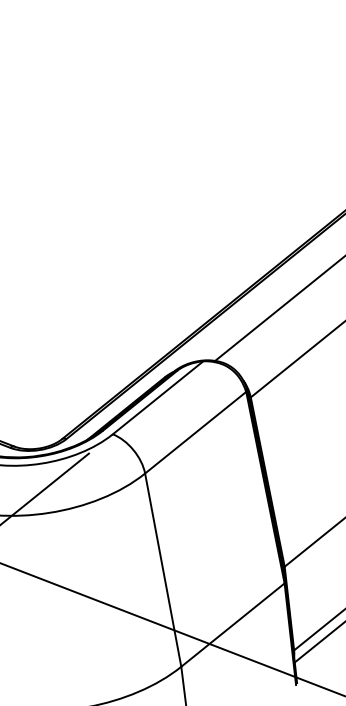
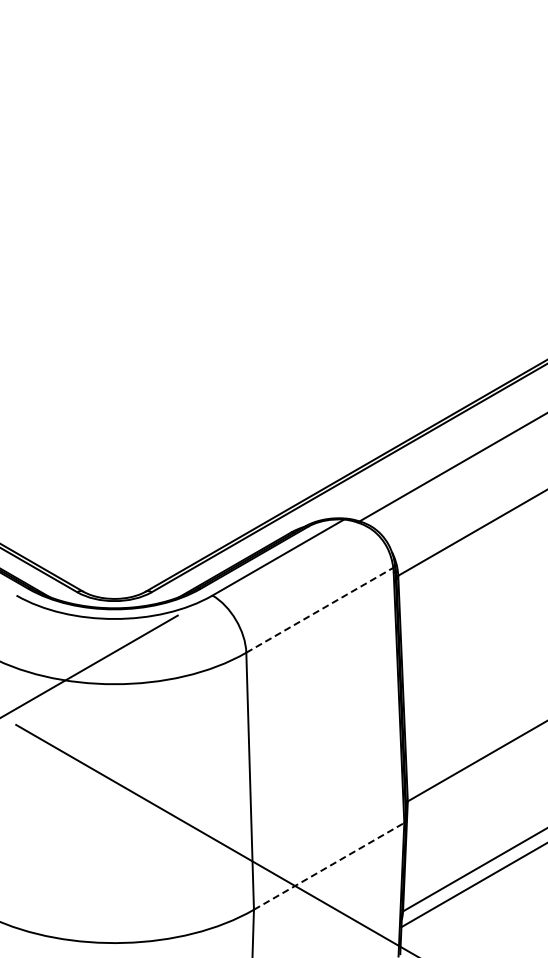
line: (195, 432) -> (319, 610), solid -> dashed
line: (233, 625) -> (329, 866), solid -> dashed

